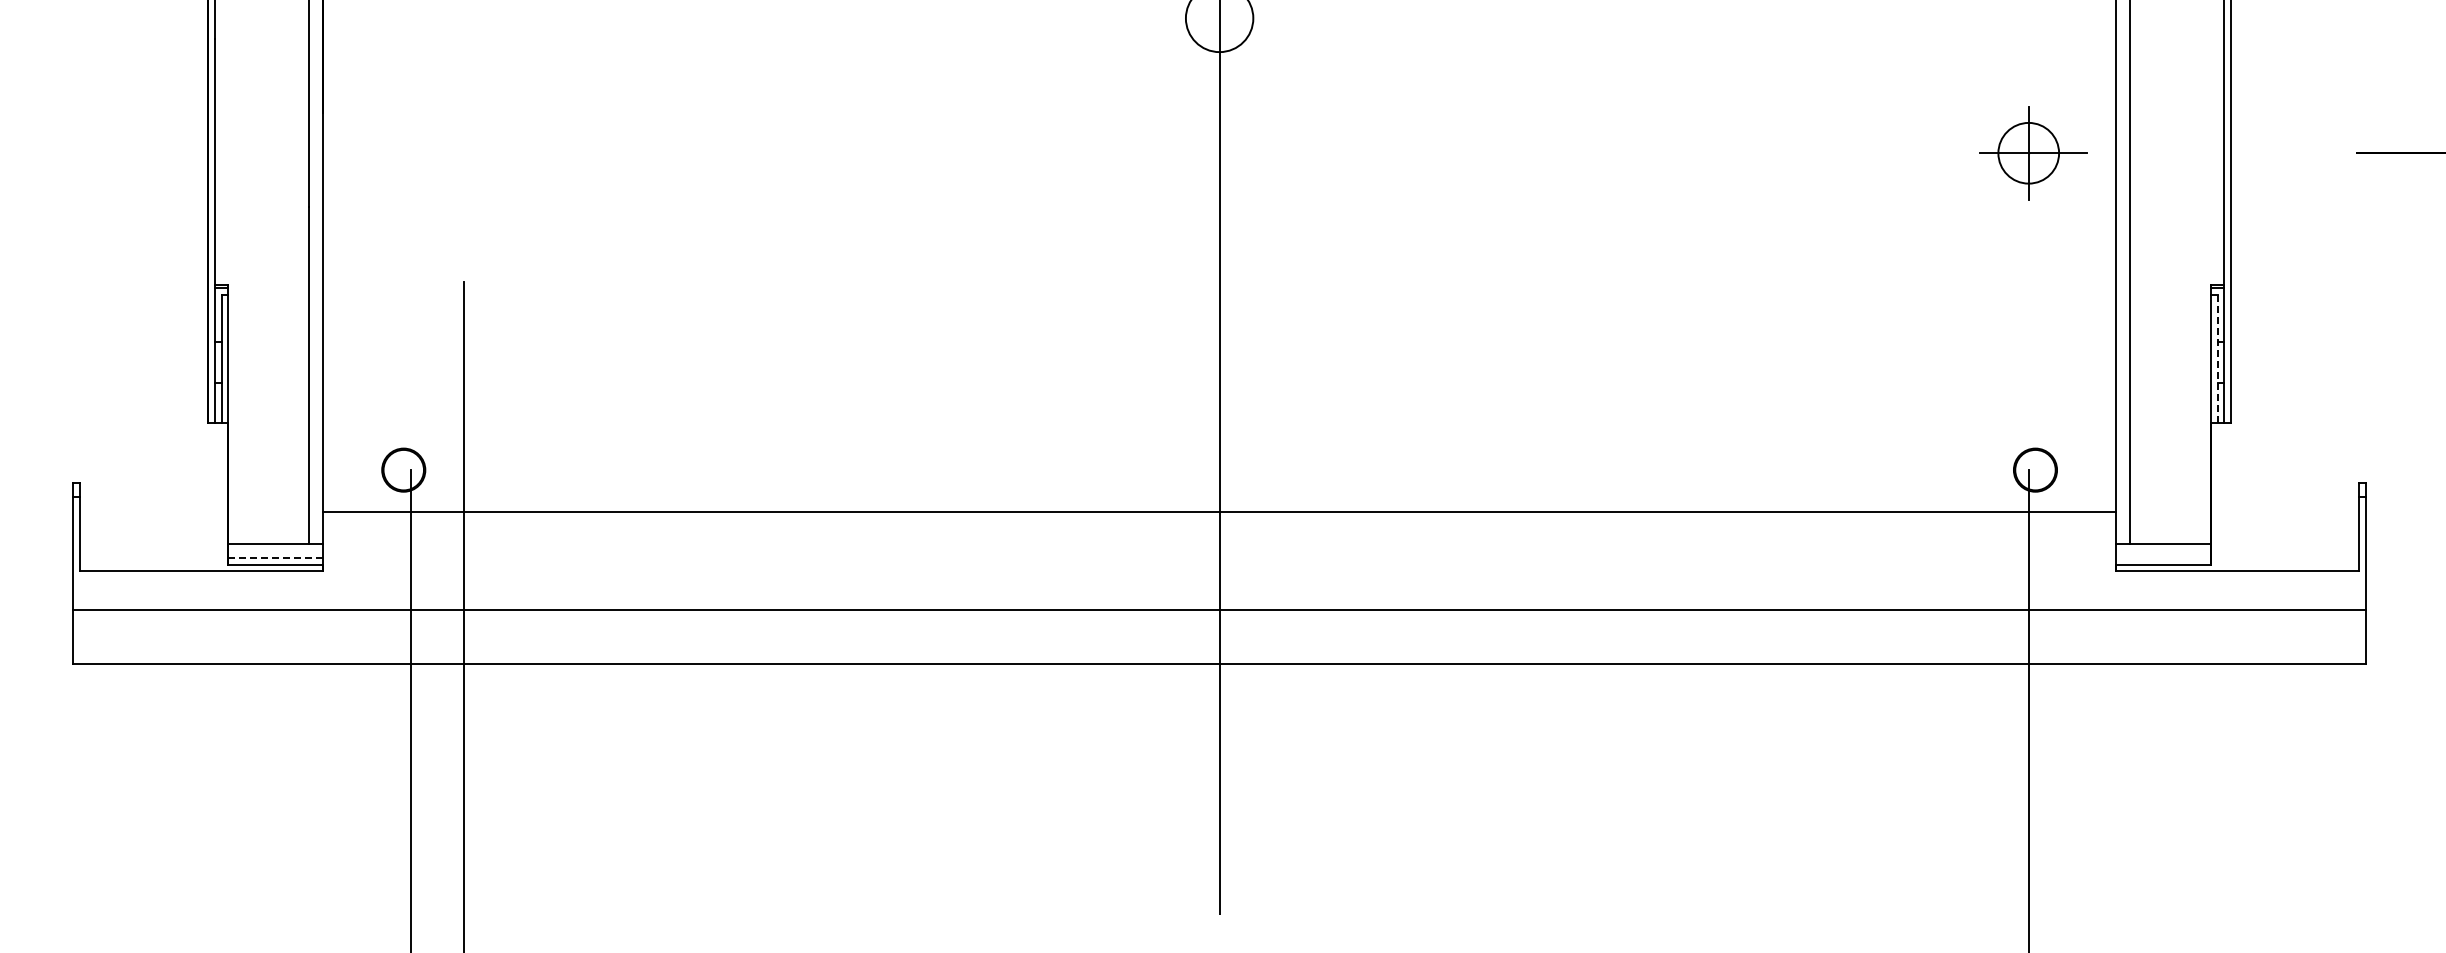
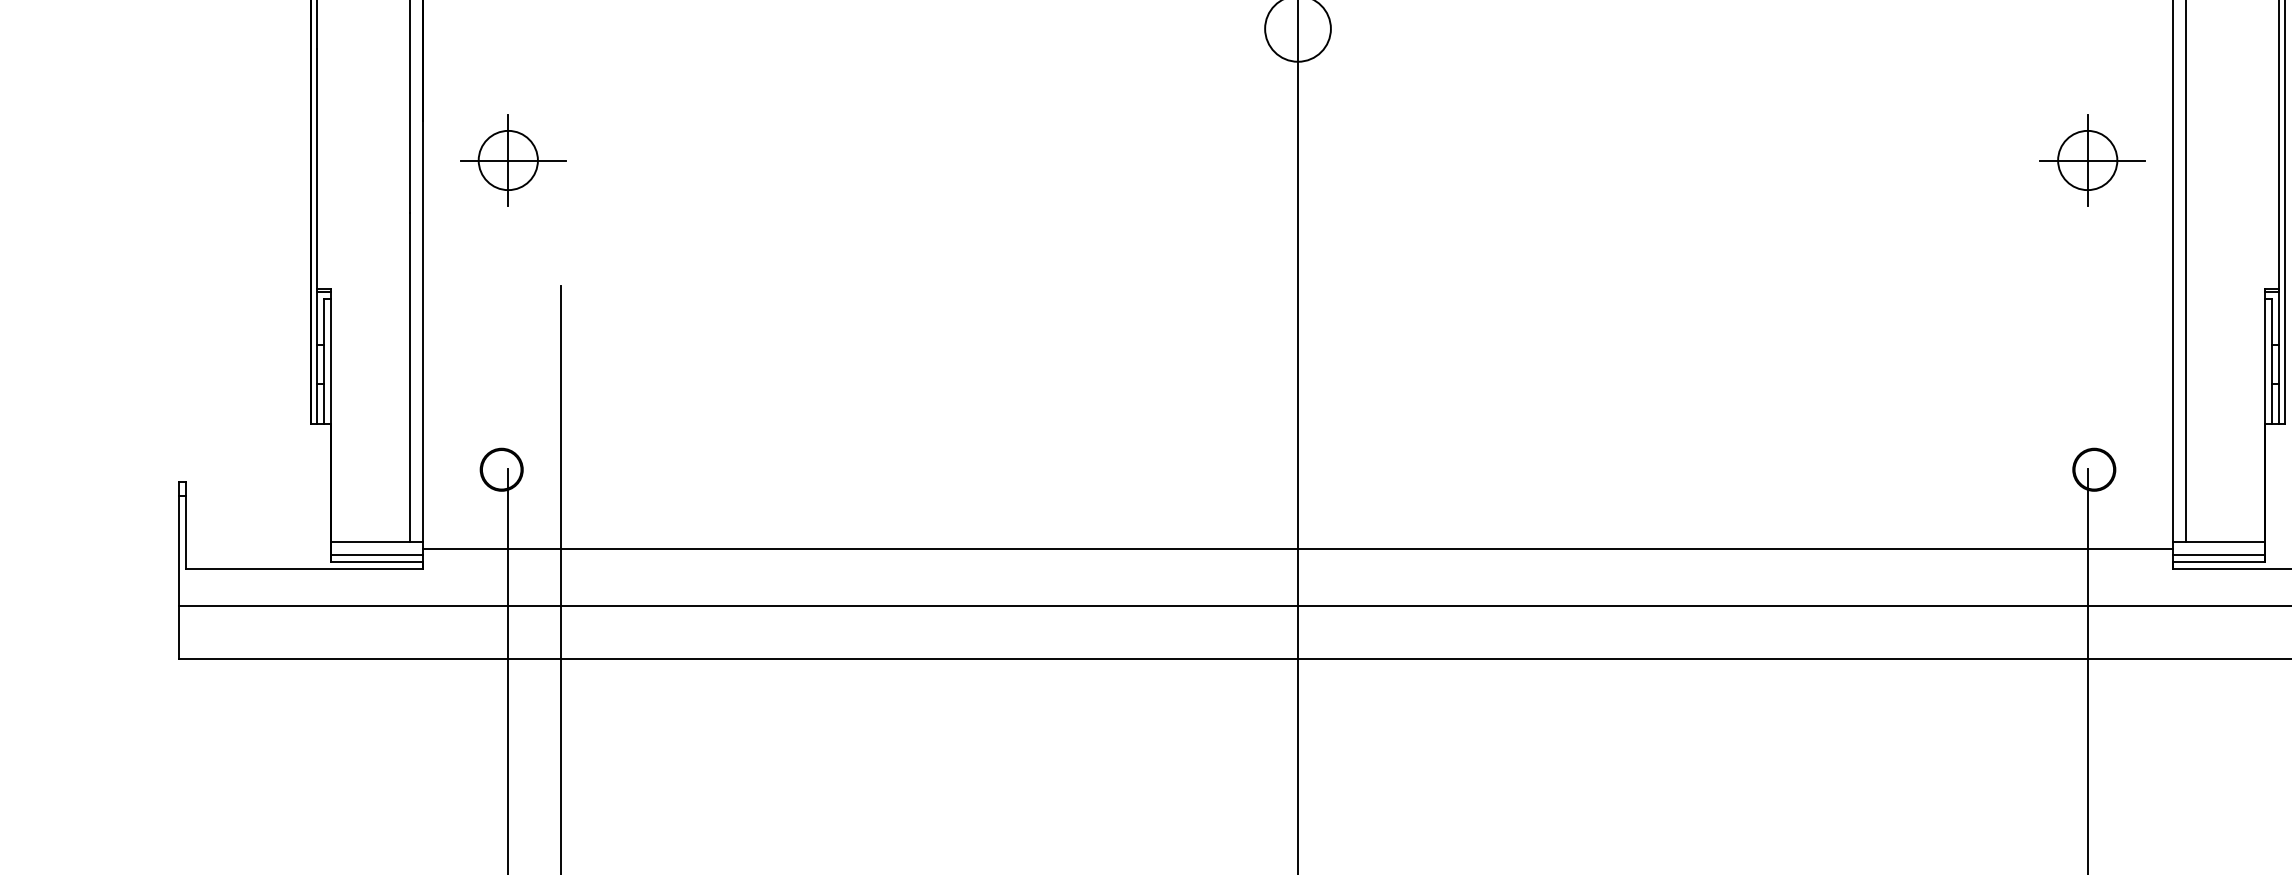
part: (415, 153) -> (513, 160), added
line: (2217, 358) -> (2271, 360), dashed -> solid
line: (1219, 512) -> (1297, 549), moved
line: (275, 557) -> (376, 555), dashed -> solid
line: (2163, 557) -> (2219, 555), added

